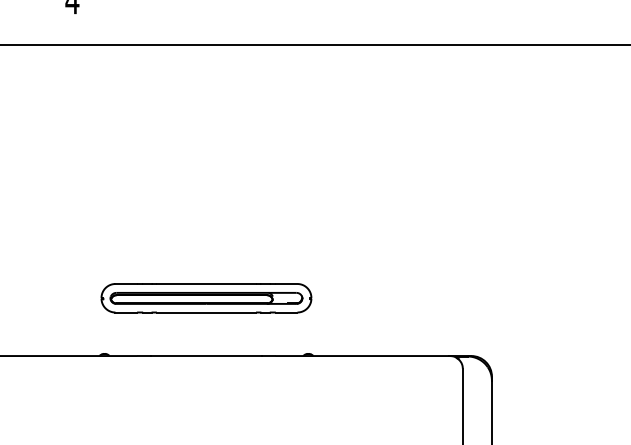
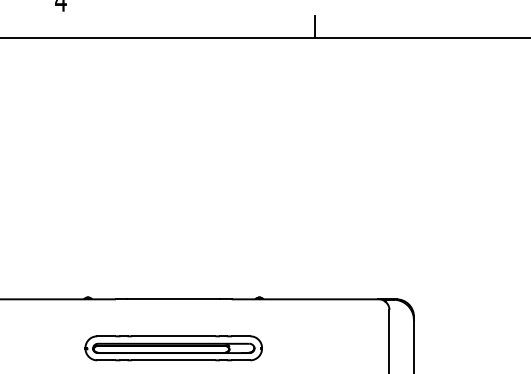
line: (373, 31) -> (314, 26), added
part: (206, 298) -> (173, 348), moved

